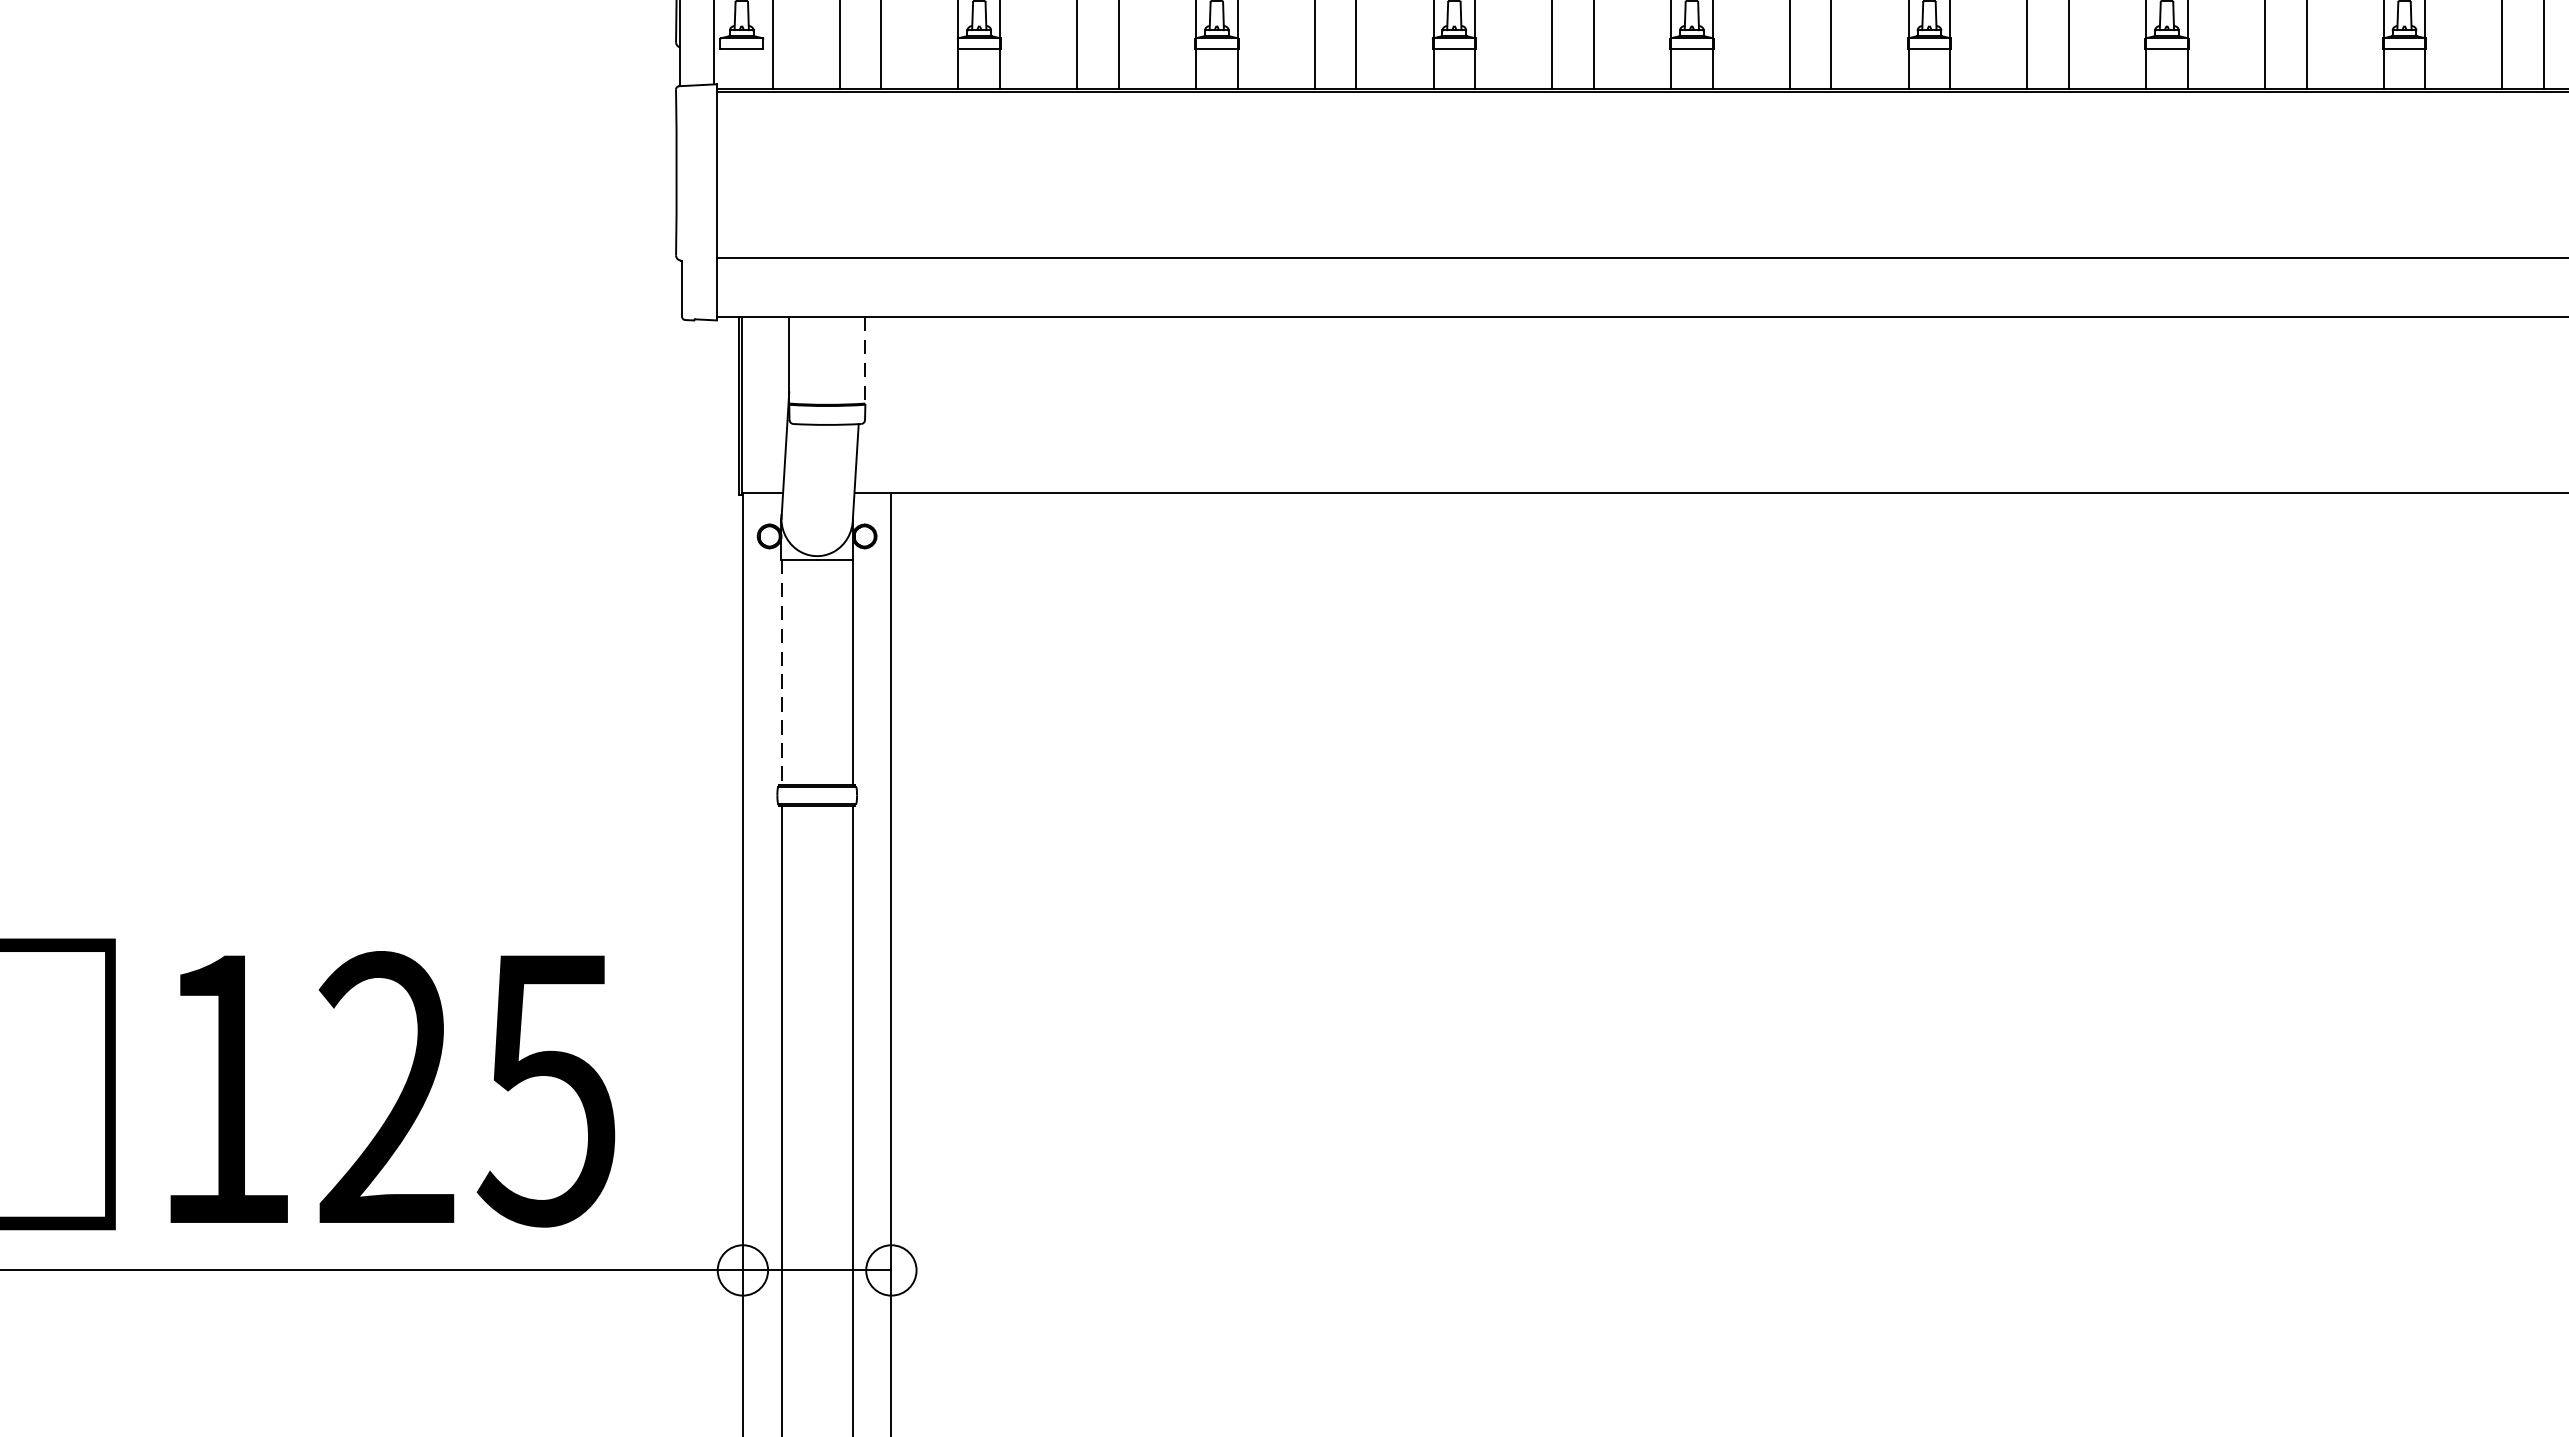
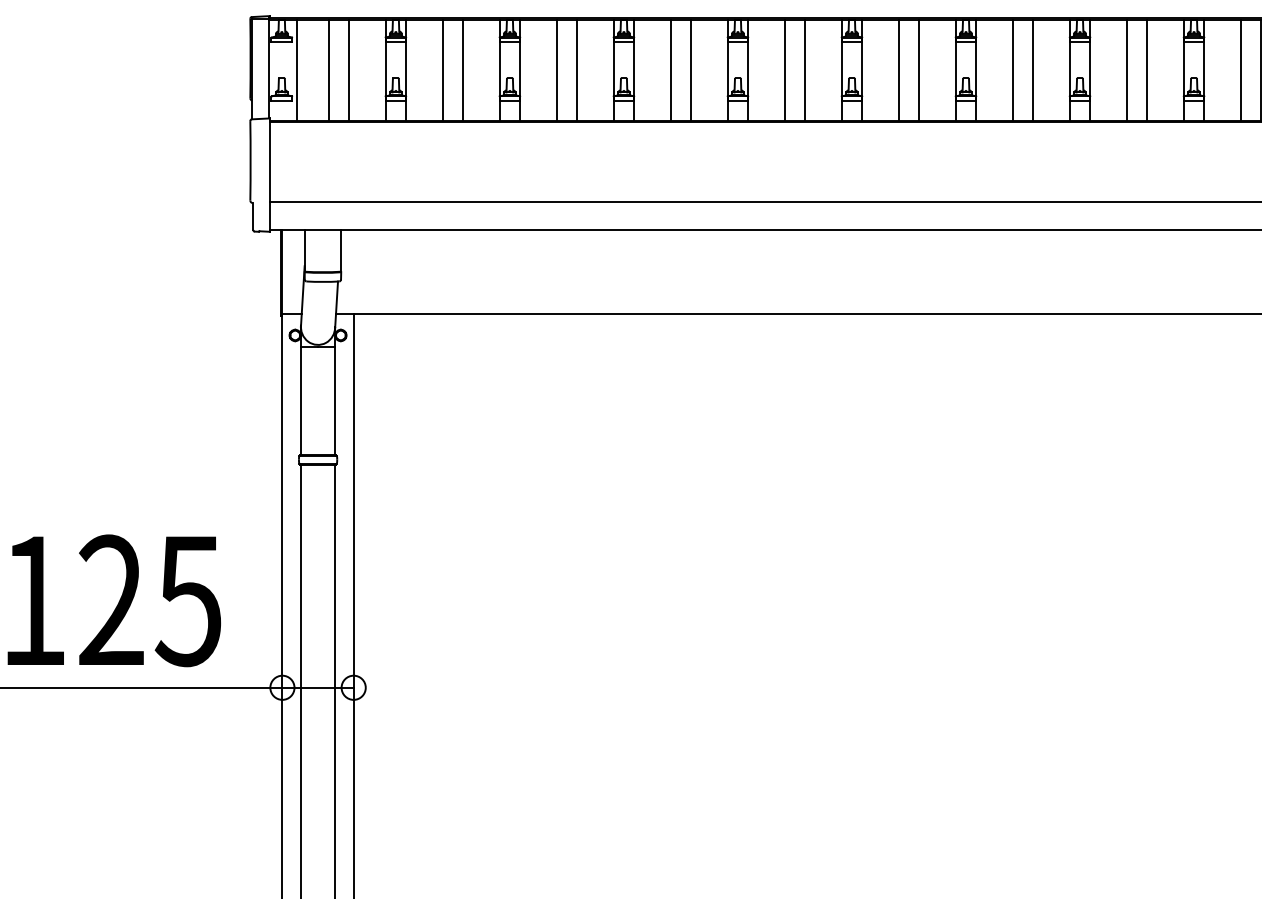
line: (865, 359) -> (341, 250), dashed -> solid
line: (780, 671) -> (300, 400), dashed -> solid

